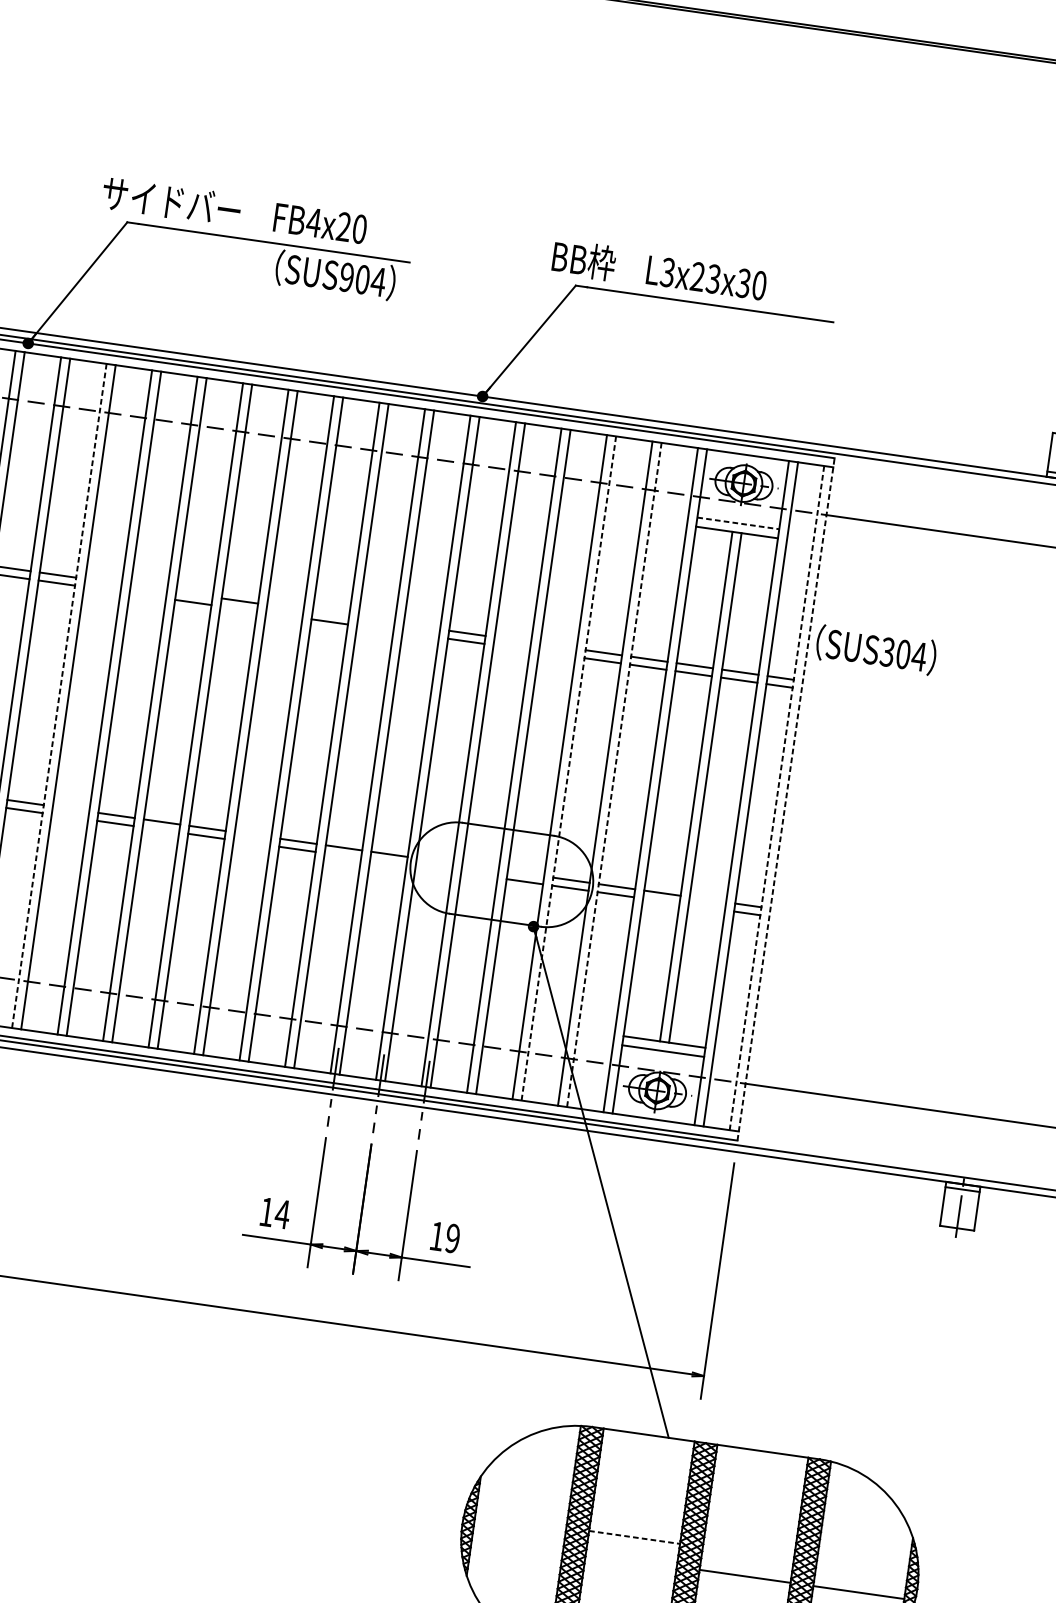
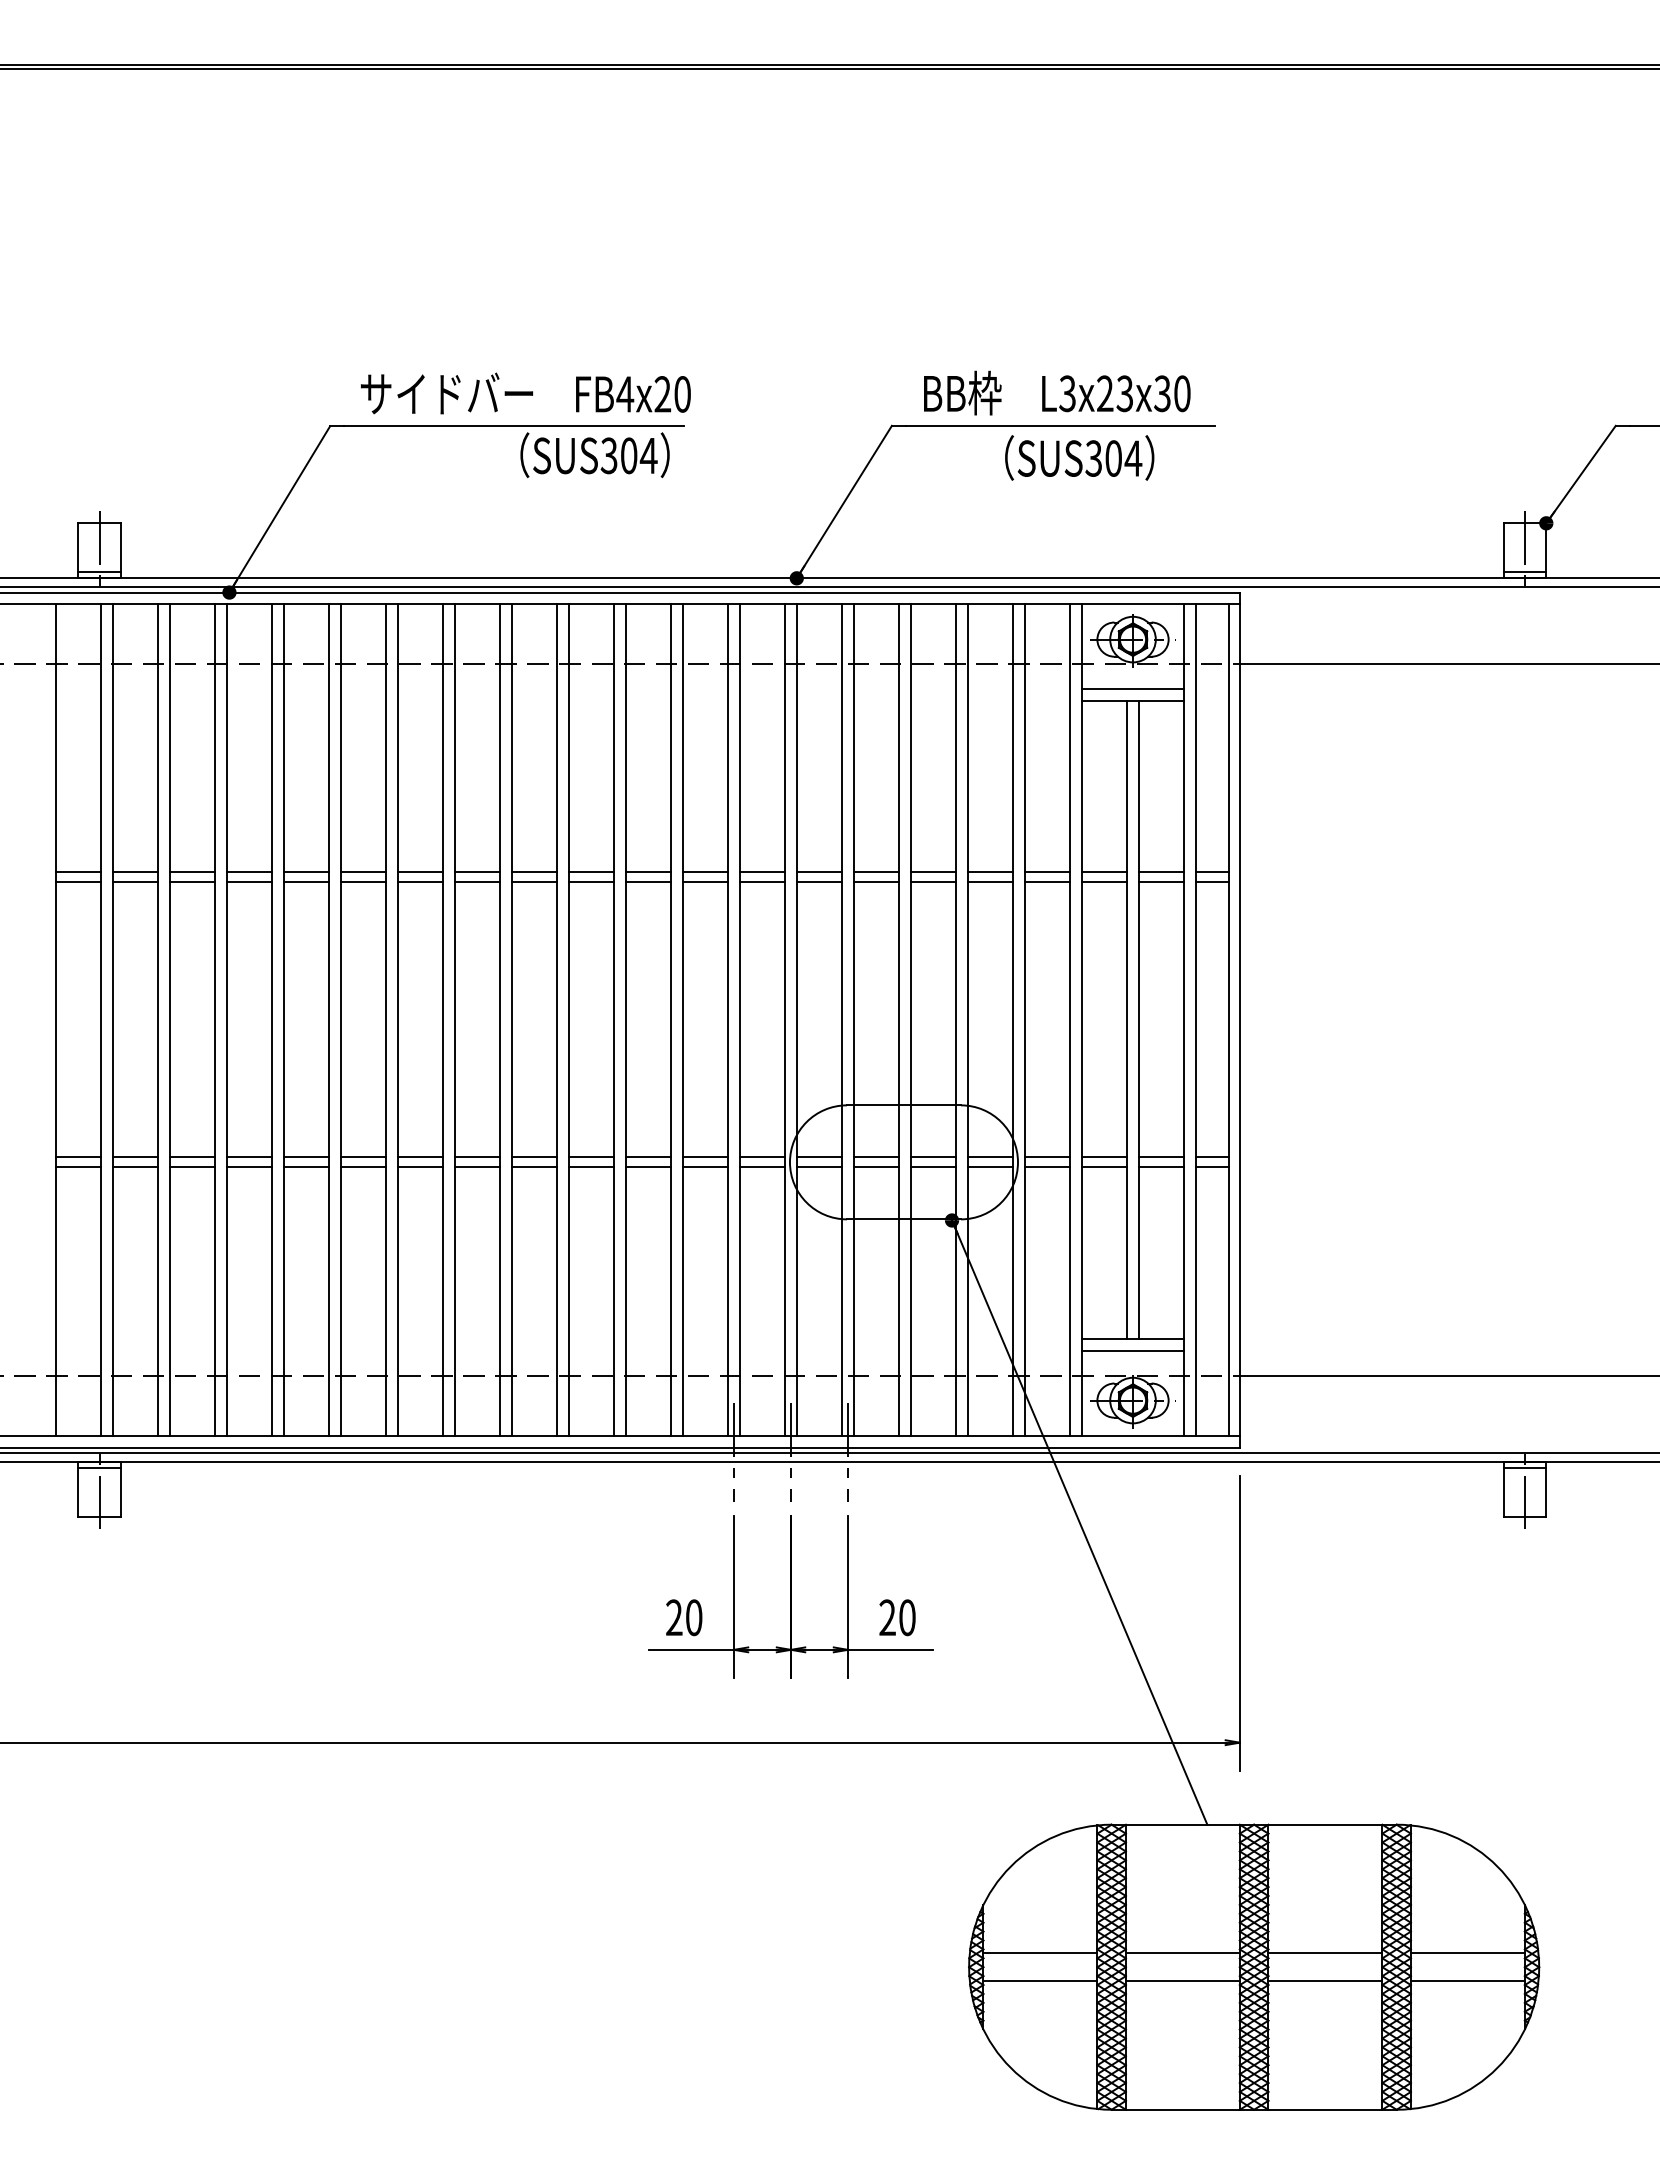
text: (234, 210) -> (525, 393), moved
text: (659, 270) -> (1057, 392), moved
text: (346, 277) -> (608, 455), SUS904 -> SUS304
line: (738, 523) -> (1133, 689), dashed -> solid
line: (103, 581) -> (363, 871), added
line: (149, 587) -> (420, 871), added
line: (102, 589) -> (363, 881), added
line: (194, 594) -> (477, 871), added
line: (147, 595) -> (420, 881), added
line: (285, 607) -> (591, 871), added
line: (238, 608) -> (534, 881), added
line: (330, 613) -> (648, 871), added
line: (284, 615) -> (591, 881), added
line: (376, 620) -> (705, 871), added
line: (421, 626) -> (762, 871), added
line: (375, 628) -> (705, 881), added
line: (420, 634) -> (762, 881), added
line: (512, 639) -> (876, 871), added
line: (558, 646) -> (933, 871), added
line: (511, 647) -> (876, 881), added
text: (876, 649) -> (1079, 457), moved
line: (557, 654) -> (933, 881), added
line: (59, 696) -> (329, 1020), dashed -> solid
line: (568, 768) -> (967, 1020), dashed -> solid
line: (614, 775) -> (1024, 1020), dashed -> solid
line: (777, 797) -> (1228, 1019), dashed -> solid
line: (785, 799) -> (1239, 1020), dashed -> solid
line: (71, 808) -> (363, 1156), added
line: (70, 816) -> (363, 1166), added
line: (161, 829) -> (477, 1166), added
line: (253, 834) -> (591, 1156), added
line: (251, 842) -> (591, 1166), added
line: (342, 855) -> (705, 1166), added
line: (435, 860) -> (819, 1156), added
line: (388, 862) -> (762, 1166), added
line: (480, 866) -> (876, 1156), added
line: (433, 868) -> (819, 1166), added
line: (526, 873) -> (933, 1156), added
line: (479, 874) -> (876, 1166), added
line: (708, 899) -> (1161, 1156), added
line: (661, 900) -> (1104, 1166), added
line: (706, 907) -> (1161, 1166), added
text: (274, 1213) -> (684, 1617), 14 -> 20
text: (444, 1237) -> (897, 1617), 19 -> 20
line: (521, 1520) -> (1040, 1952), added
line: (635, 1537) -> (1183, 1952), dashed -> solid
line: (517, 1544) -> (1040, 1981), added
line: (748, 1553) -> (1325, 1952), added
line: (631, 1560) -> (1182, 1981), added
line: (861, 1569) -> (1467, 1952), added

